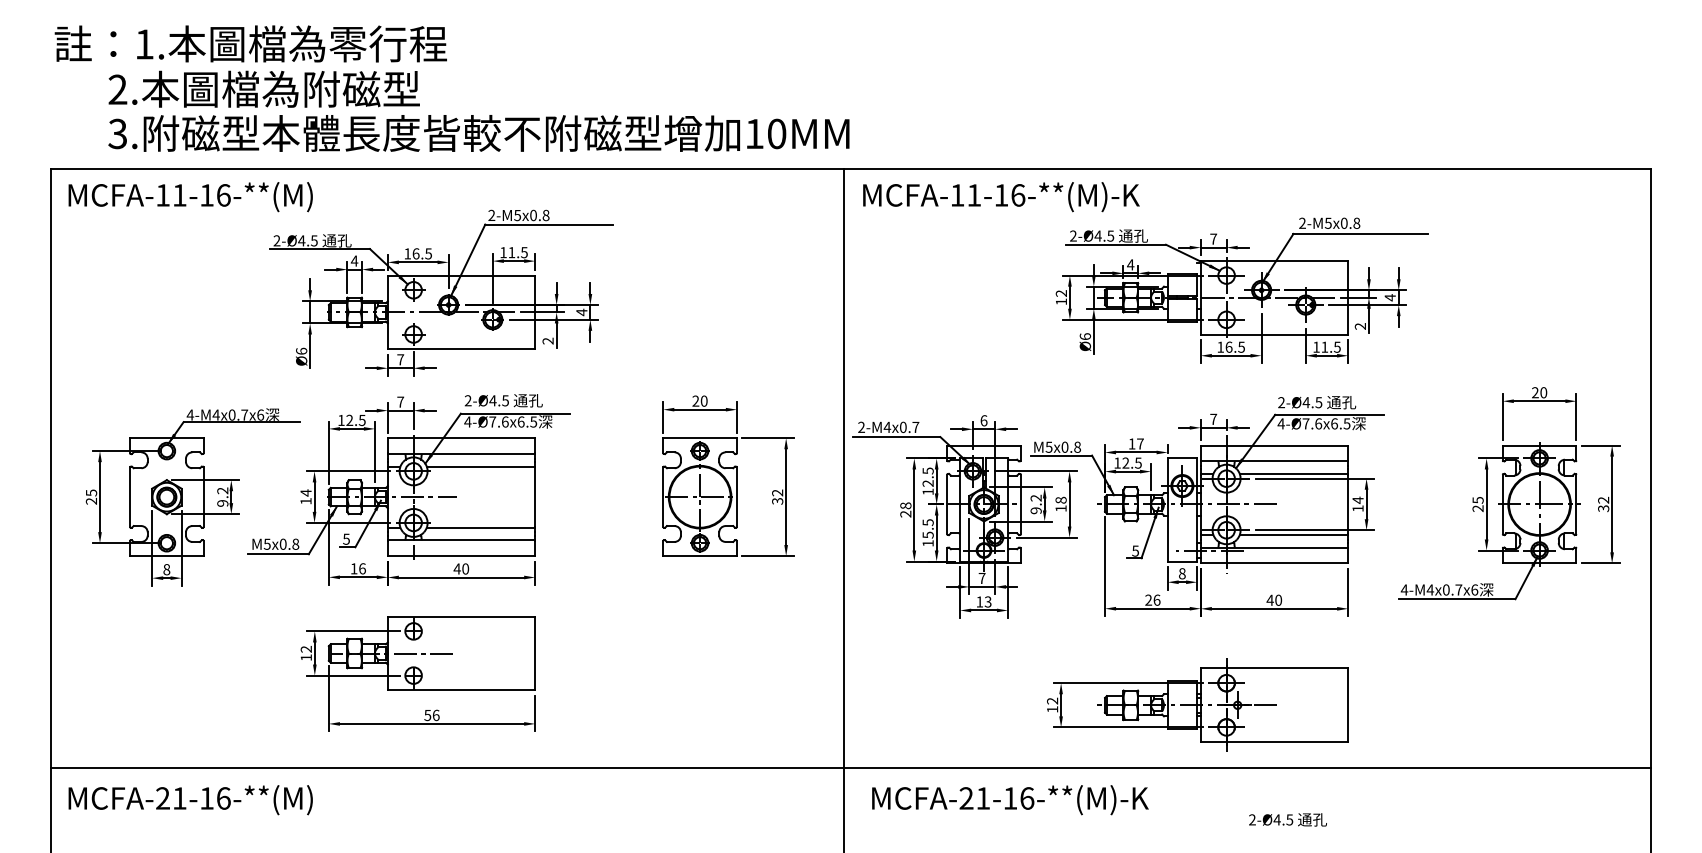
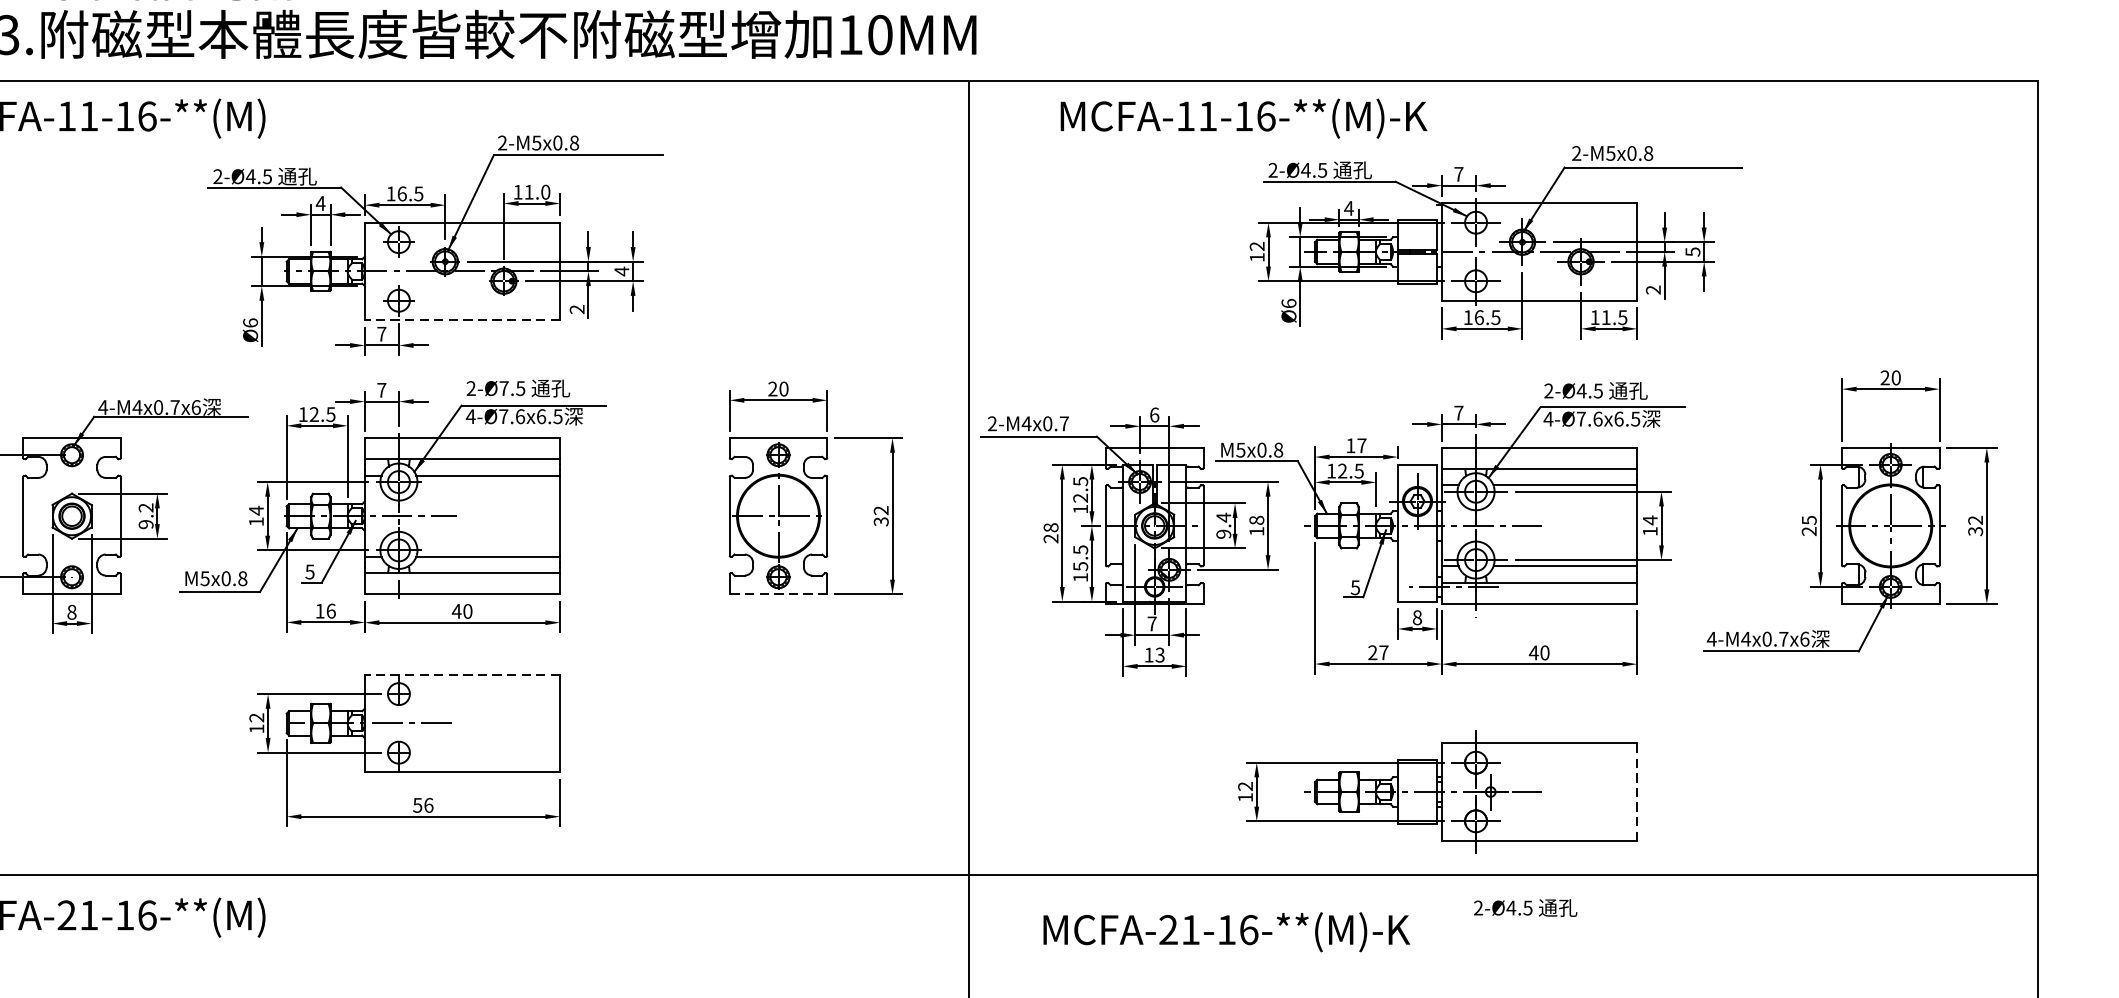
text: (1001, 197) -> (1244, 119), moved
text: (524, 252) -> (545, 192), 11.5 -> 11.0
text: (1389, 297) -> (1691, 251), 4 -> 5
line: (461, 349) -> (462, 320), solid -> dashed
text: (492, 400) -> (503, 388), 2-Ø4.5 -> 2-Ø7.5
text: (1035, 497) -> (1222, 516), 9.2 -> 9.4
line: (700, 556) -> (779, 594), solid -> dashed
text: (1156, 599) -> (1383, 651), 26 -> 27
line: (461, 616) -> (462, 674), solid -> dashed
line: (1348, 705) -> (1637, 792), solid -> dashed
text: (1010, 800) -> (1226, 932), moved
text: (1287, 819) -> (1524, 907), moved

